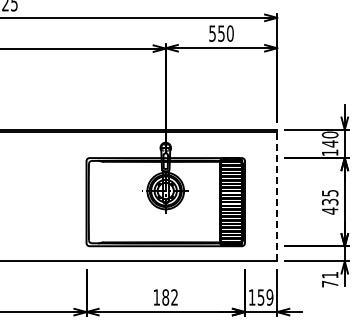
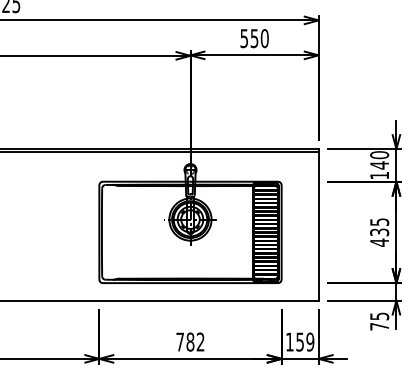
line: (277, 195) -> (319, 224), dashed -> solid
text: (330, 275) -> (379, 316), 71 -> 75
text: (156, 297) -> (179, 342), 182 -> 782

